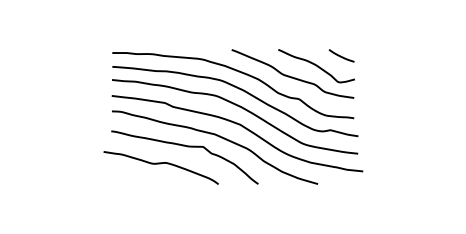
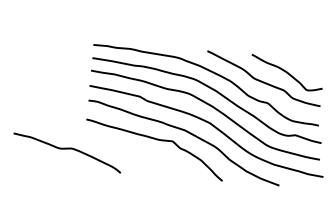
line: (341, 55) -> (311, 64), removed
curve: (160, 164) -> (66, 149), moved

